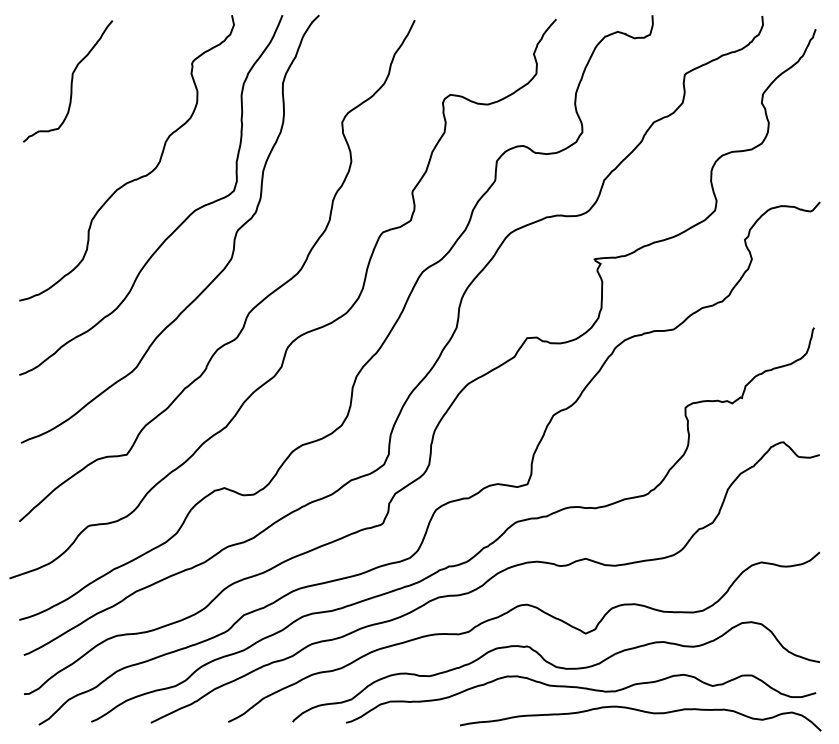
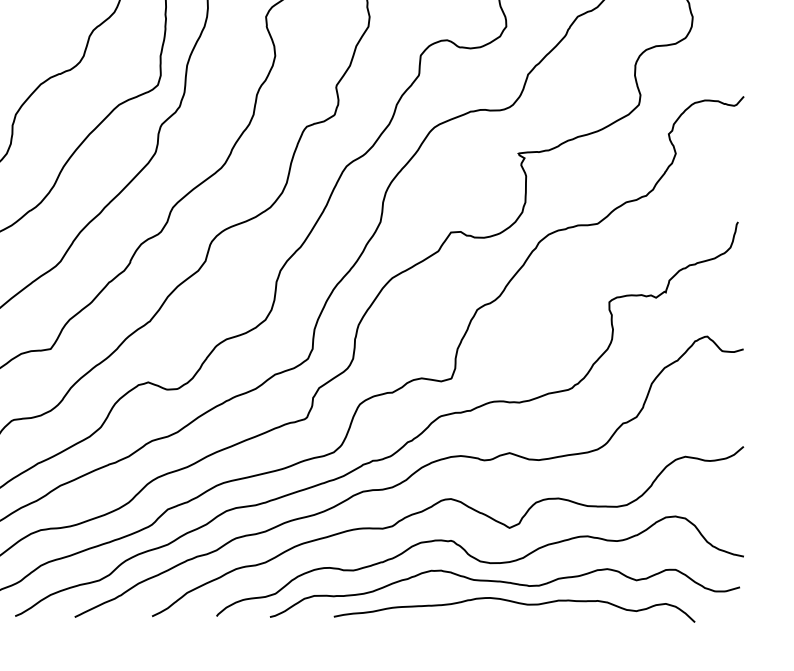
curve: (642, 712) -> (516, 603), moved

